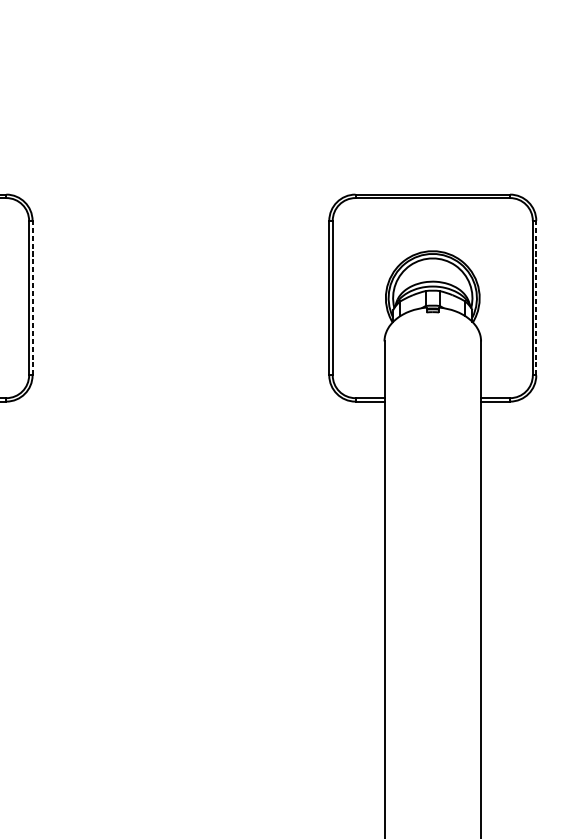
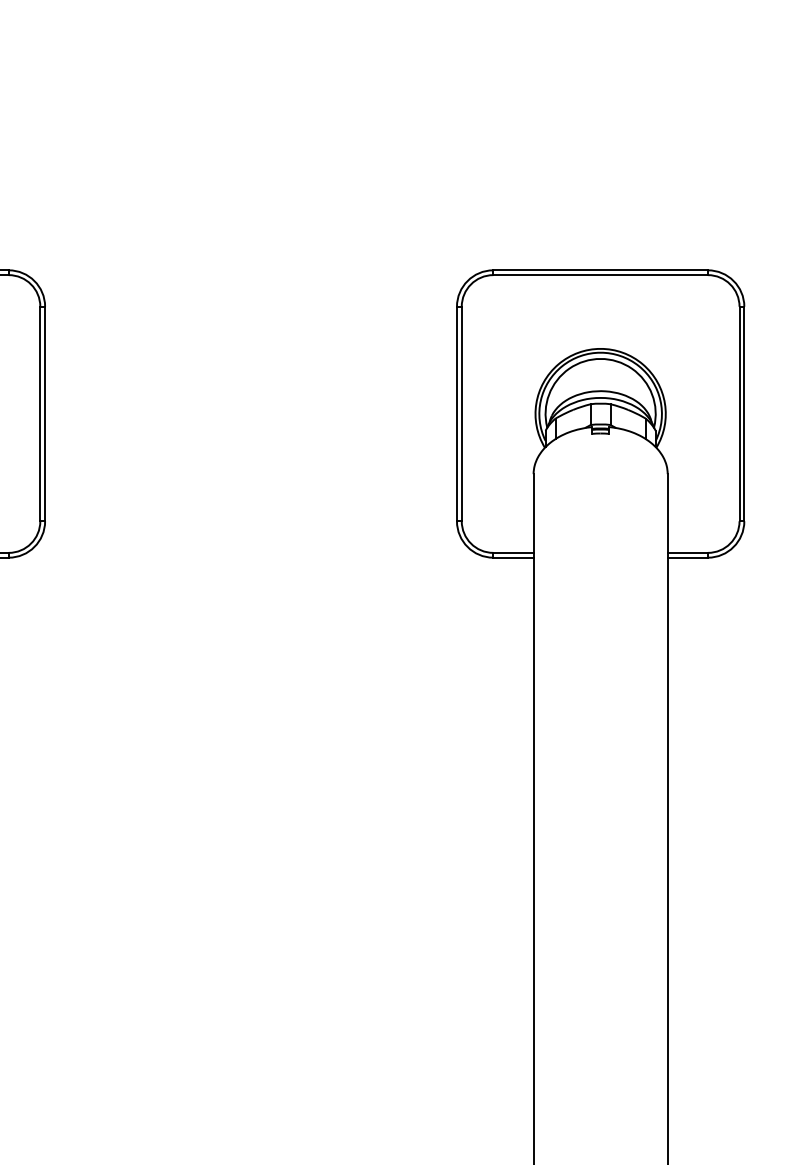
line: (32, 297) -> (45, 413), dashed -> solid
line: (536, 297) -> (744, 413), dashed -> solid

